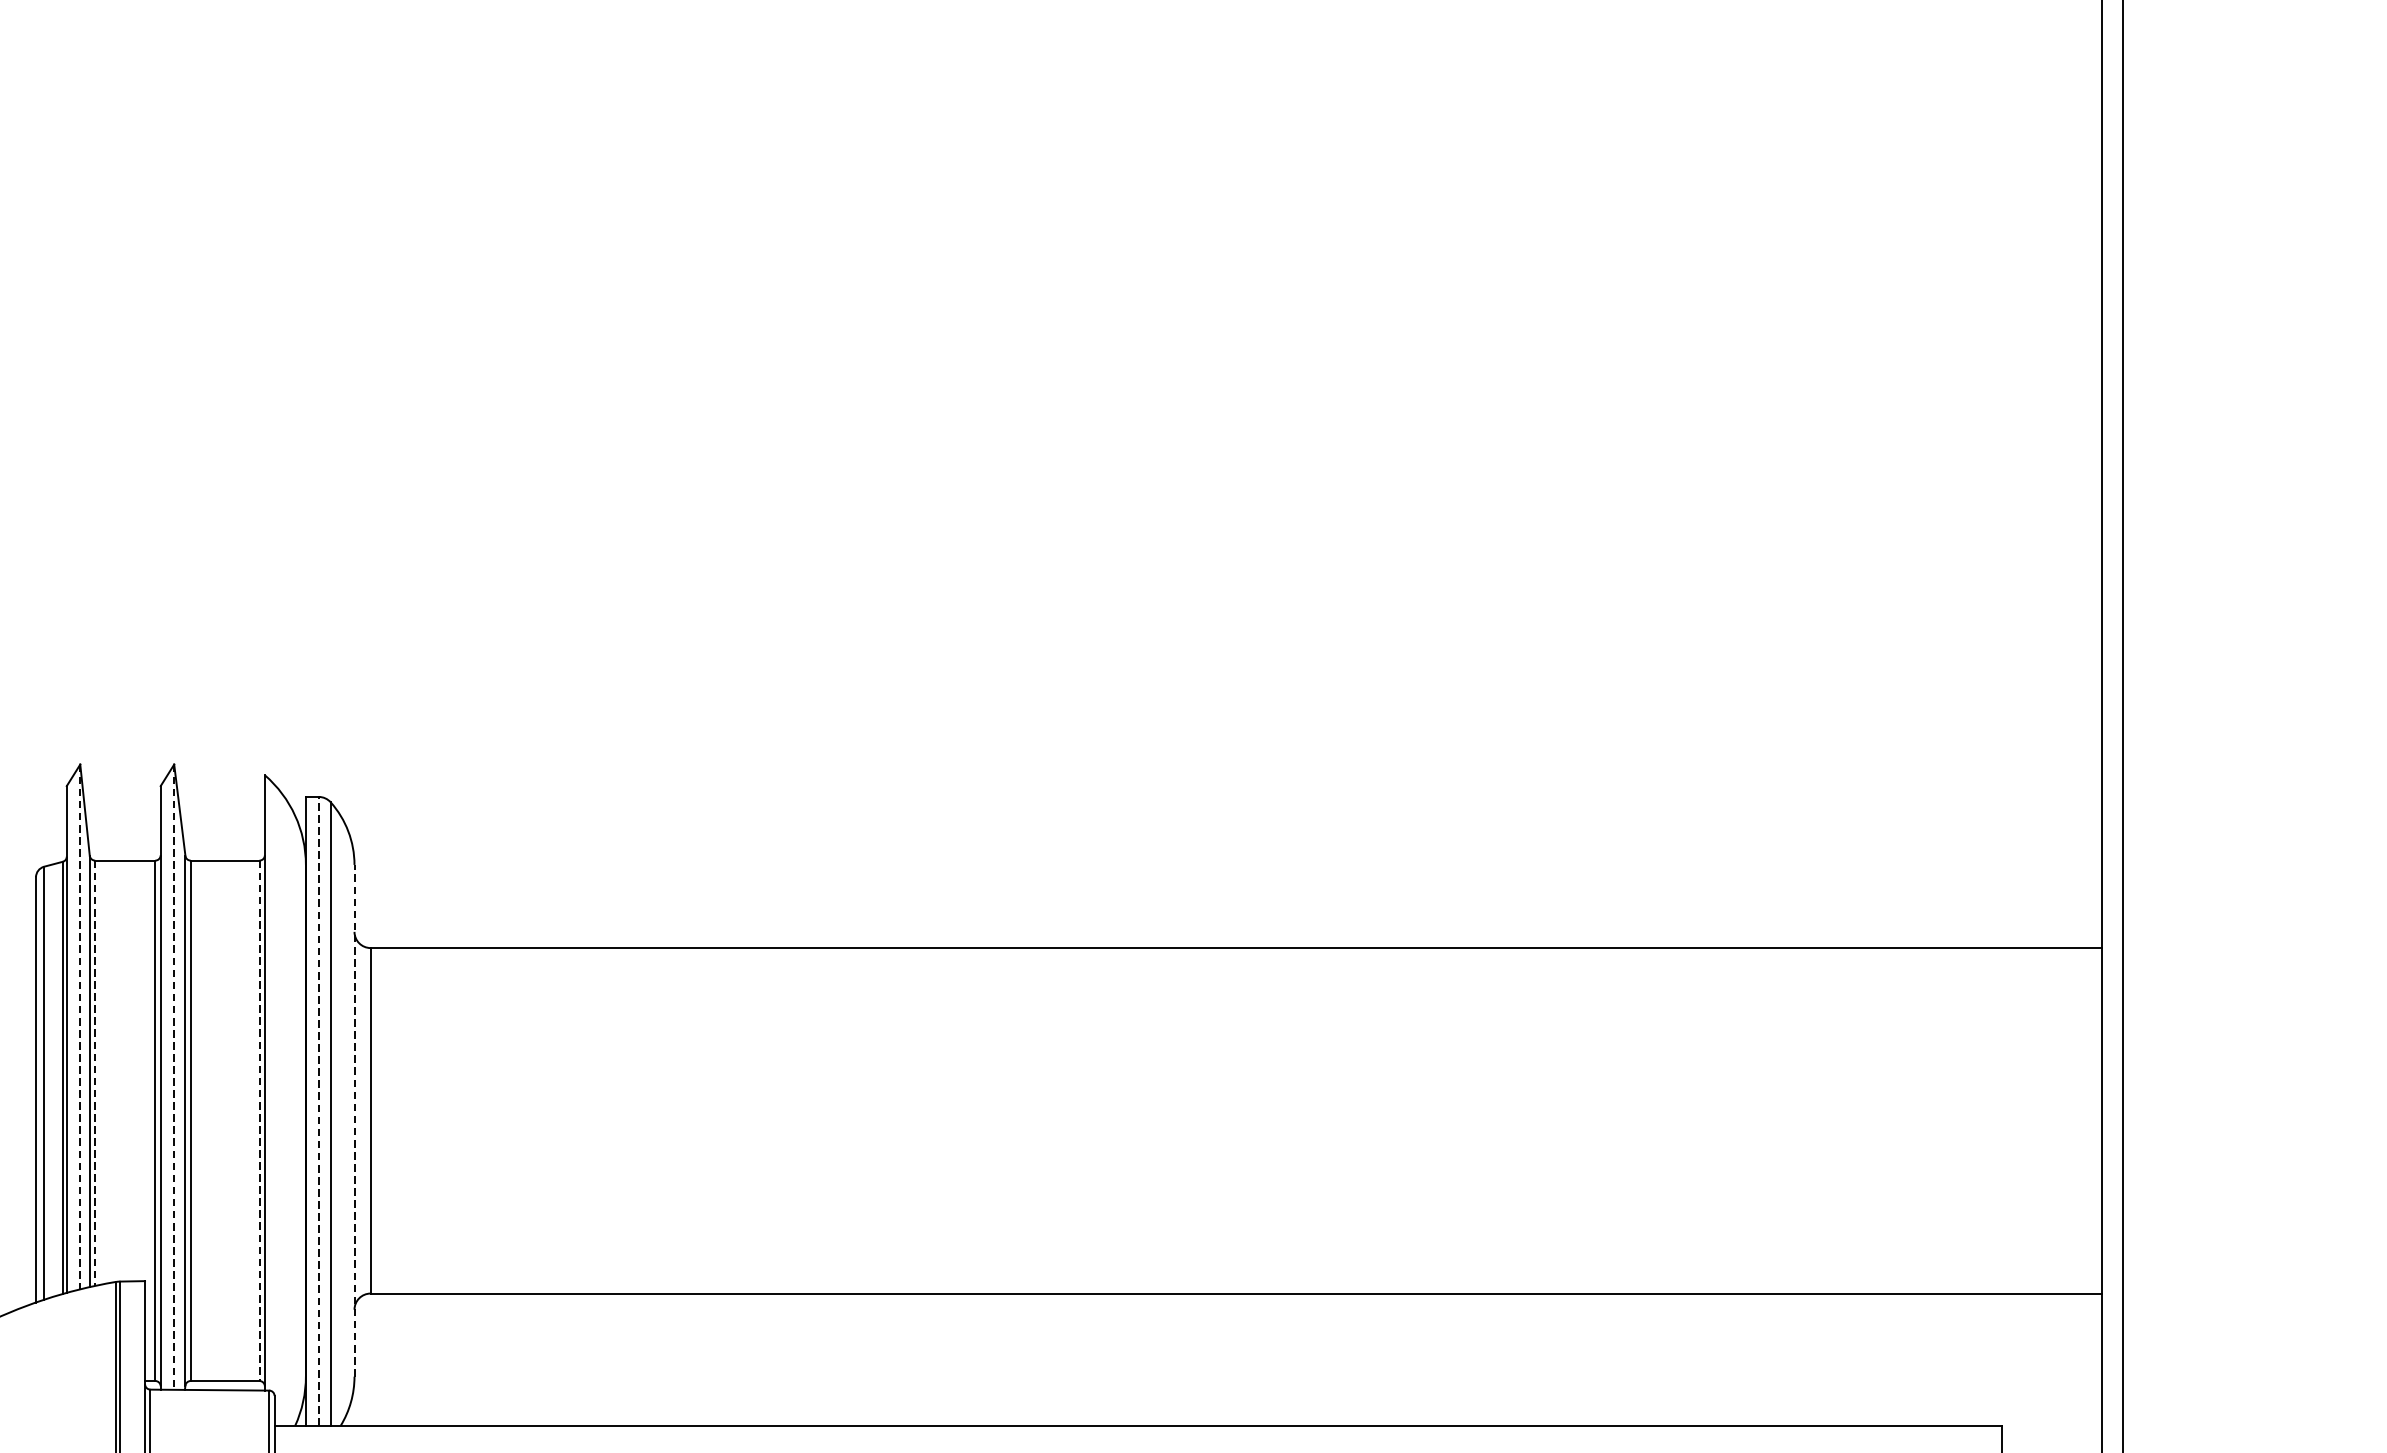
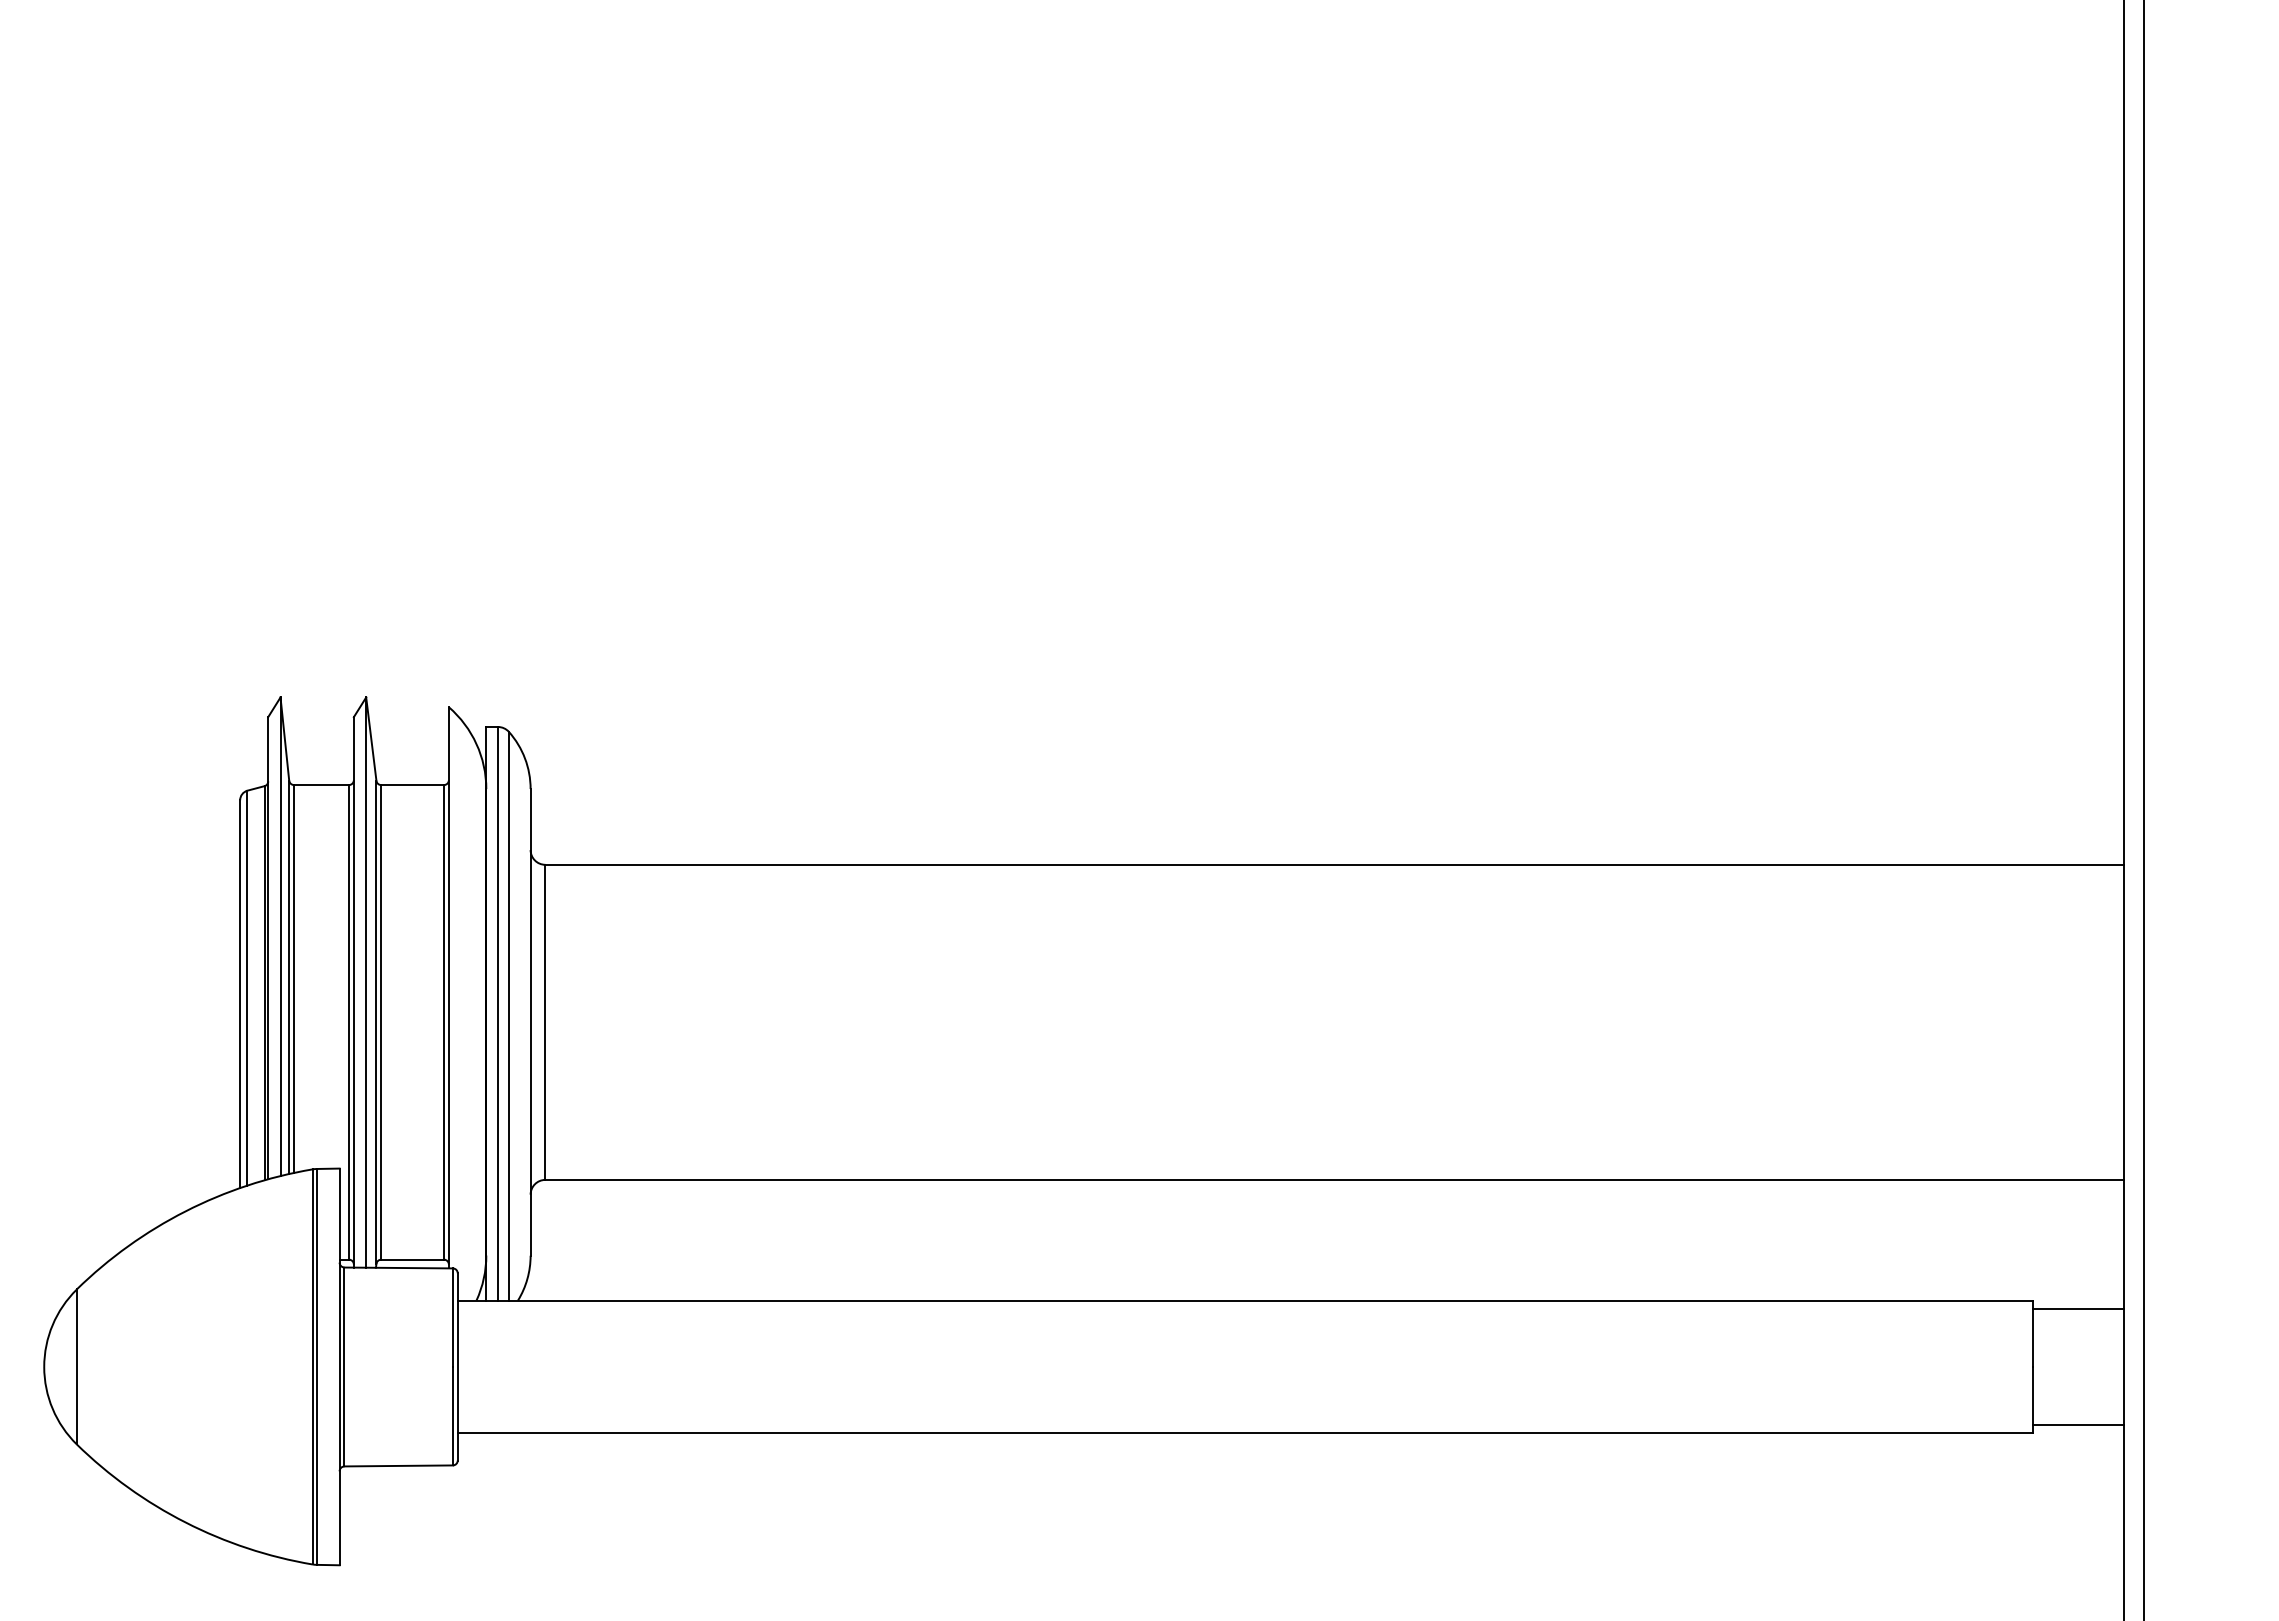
line: (80, 1027) -> (280, 937), dashed -> solid
line: (95, 1073) -> (294, 979), dashed -> solid
line: (174, 1078) -> (366, 983), dashed -> solid
line: (318, 1111) -> (497, 1013), dashed -> solid
line: (354, 1119) -> (530, 1021), dashed -> solid
line: (258, 1120) -> (443, 1022), dashed -> solid
line: (2051, 1434) -> (2078, 1308), added

